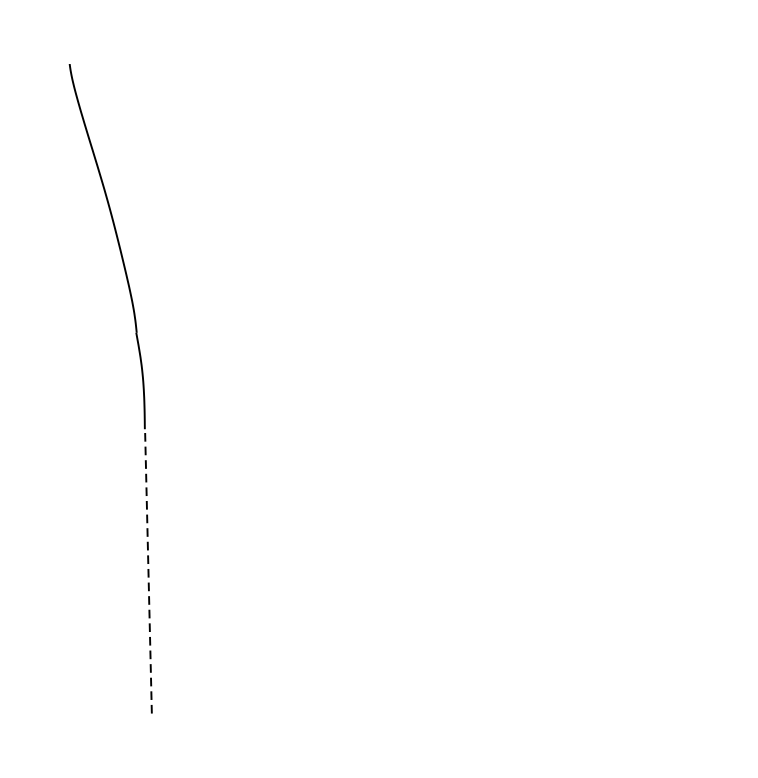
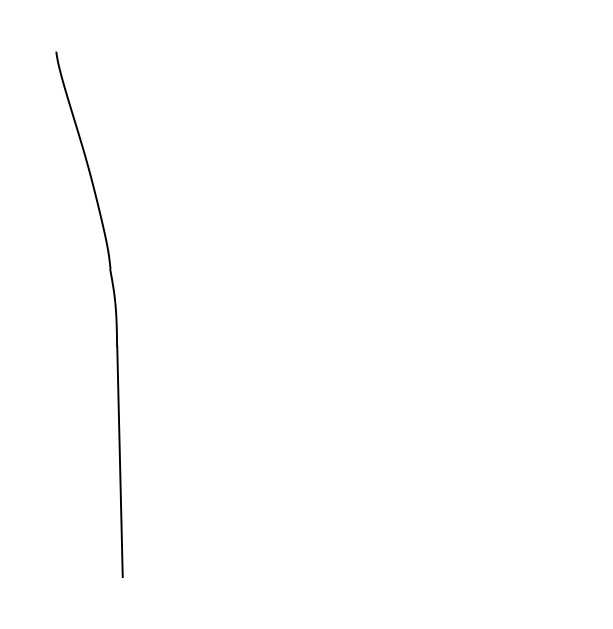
line: (149, 570) -> (120, 461), dashed -> solid

